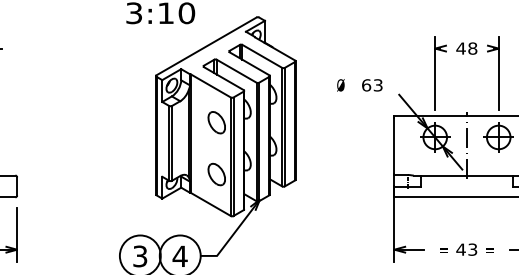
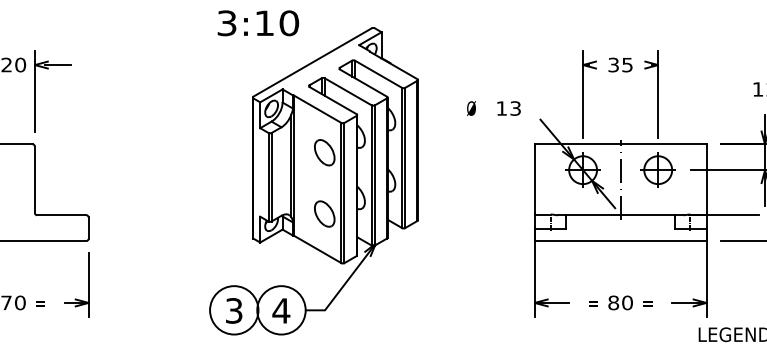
text: (466, 48) -> (619, 64), 48 -> 35
text: (366, 85) -> (501, 108), 63 -> 13
text: (466, 249) -> (619, 302), 43 -> 80

